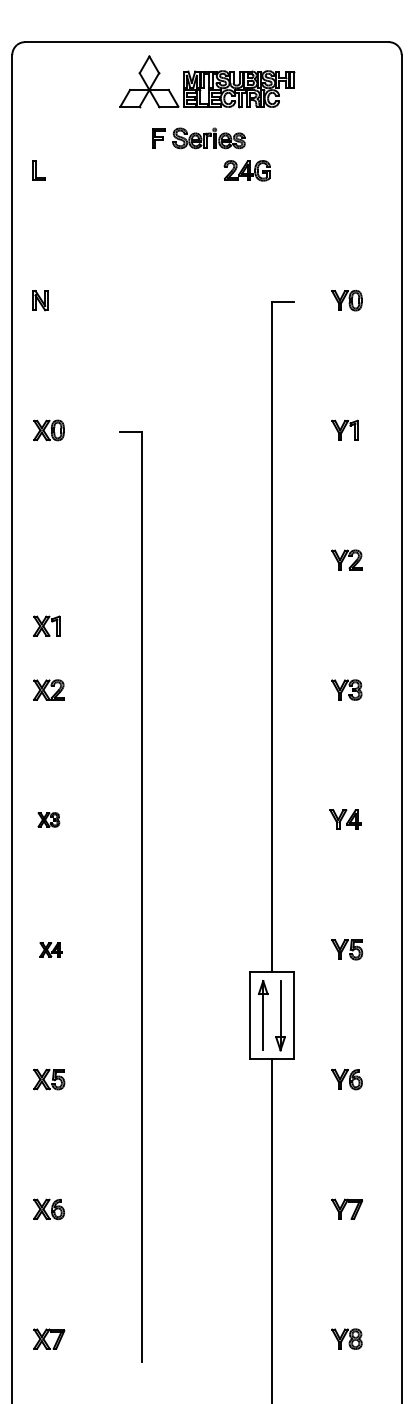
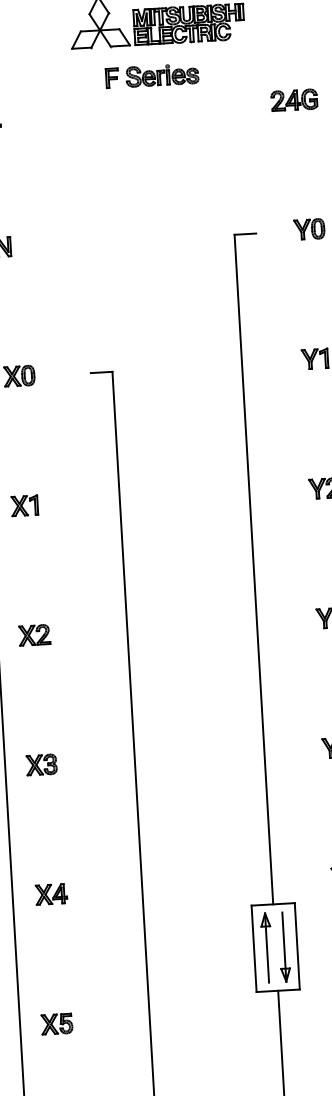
part: (246, 170) -> (293, 99), moved
part: (46, 625) -> (24, 505), moved
part: (48, 819) -> (41, 764), size x1.43
part: (50, 949) -> (50, 894), size x1.43

